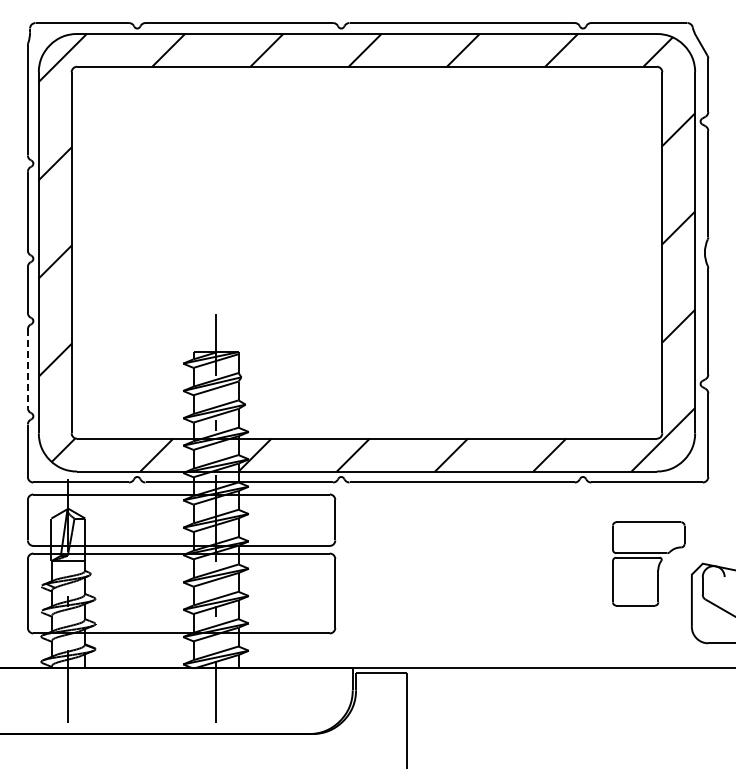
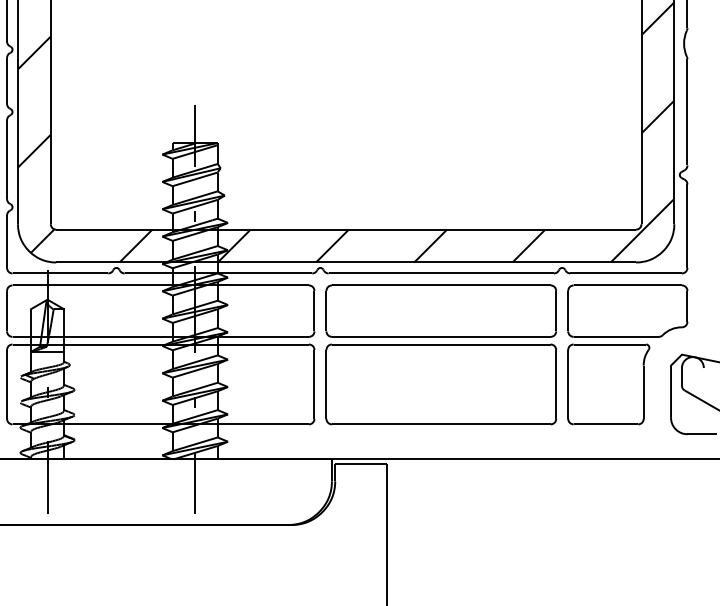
line: (27, 369) -> (6, 160), dashed -> solid
part: (461, 563) -> (440, 354), added
part: (648, 563) -> (627, 354), size x1.67

